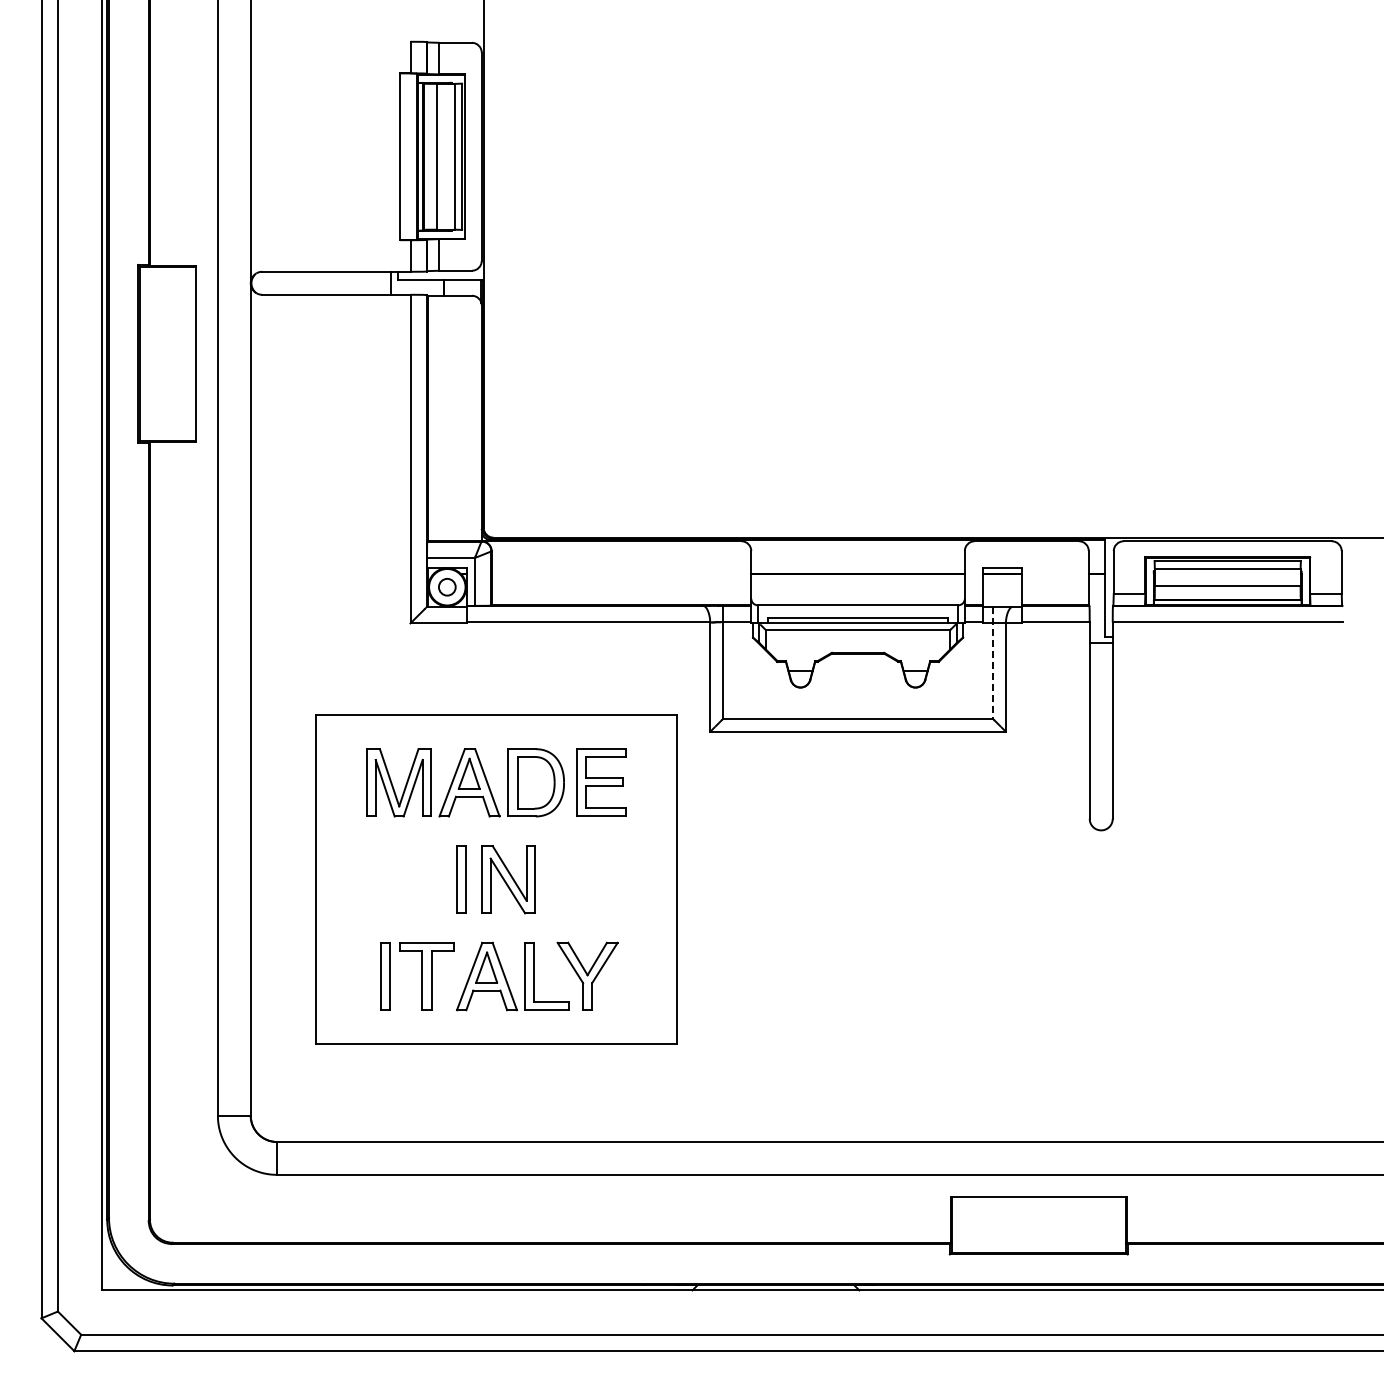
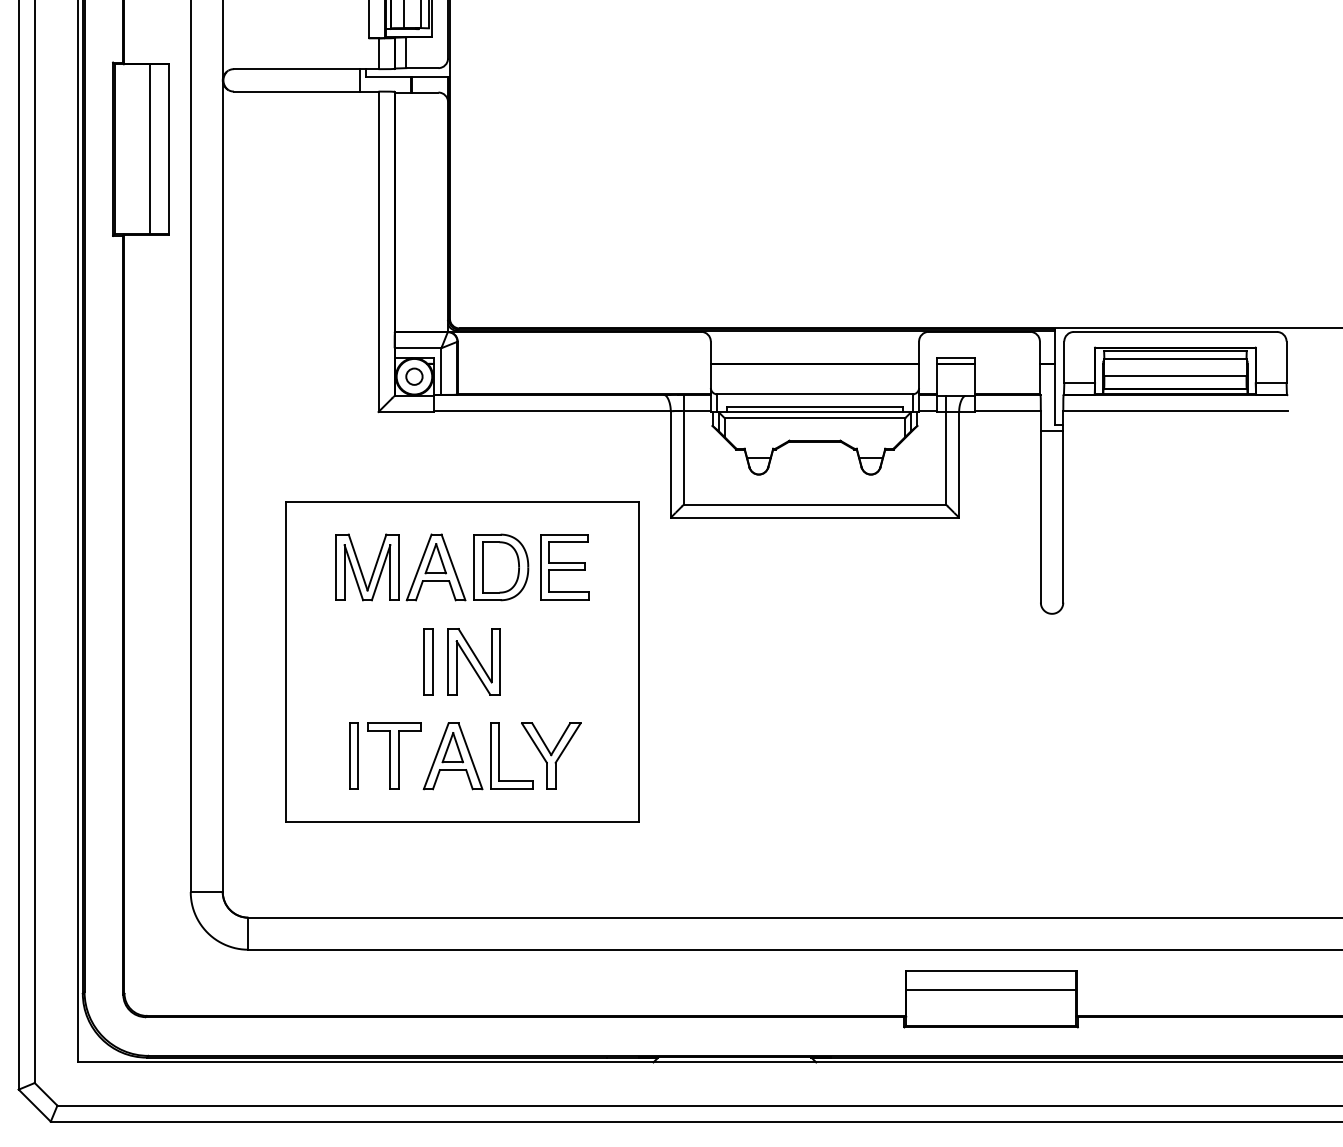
line: (176, 353) -> (150, 148), added
line: (992, 662) -> (946, 450), dashed -> solid
line: (1038, 1216) -> (990, 990), added

